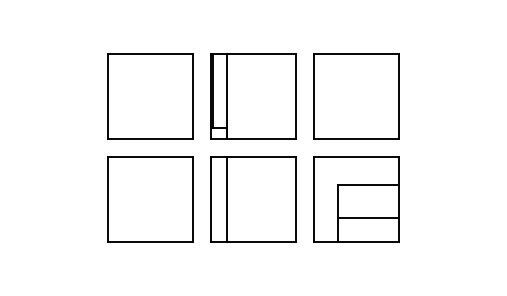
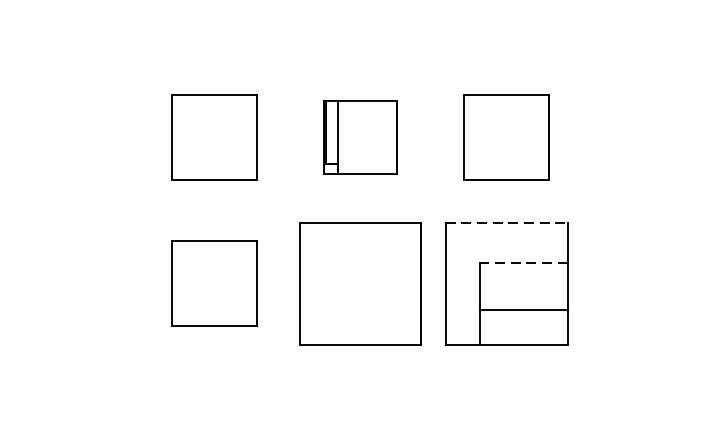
part: (150, 96) -> (214, 137), size x0.7
part: (253, 96) -> (360, 137), size x0.6
part: (356, 96) -> (506, 137), size x0.7
line: (356, 156) -> (506, 222), solid -> dashed
line: (368, 184) -> (523, 262), solid -> dashed
part: (150, 199) -> (214, 283), size x0.7
line: (226, 199) -> (322, 283), removed

